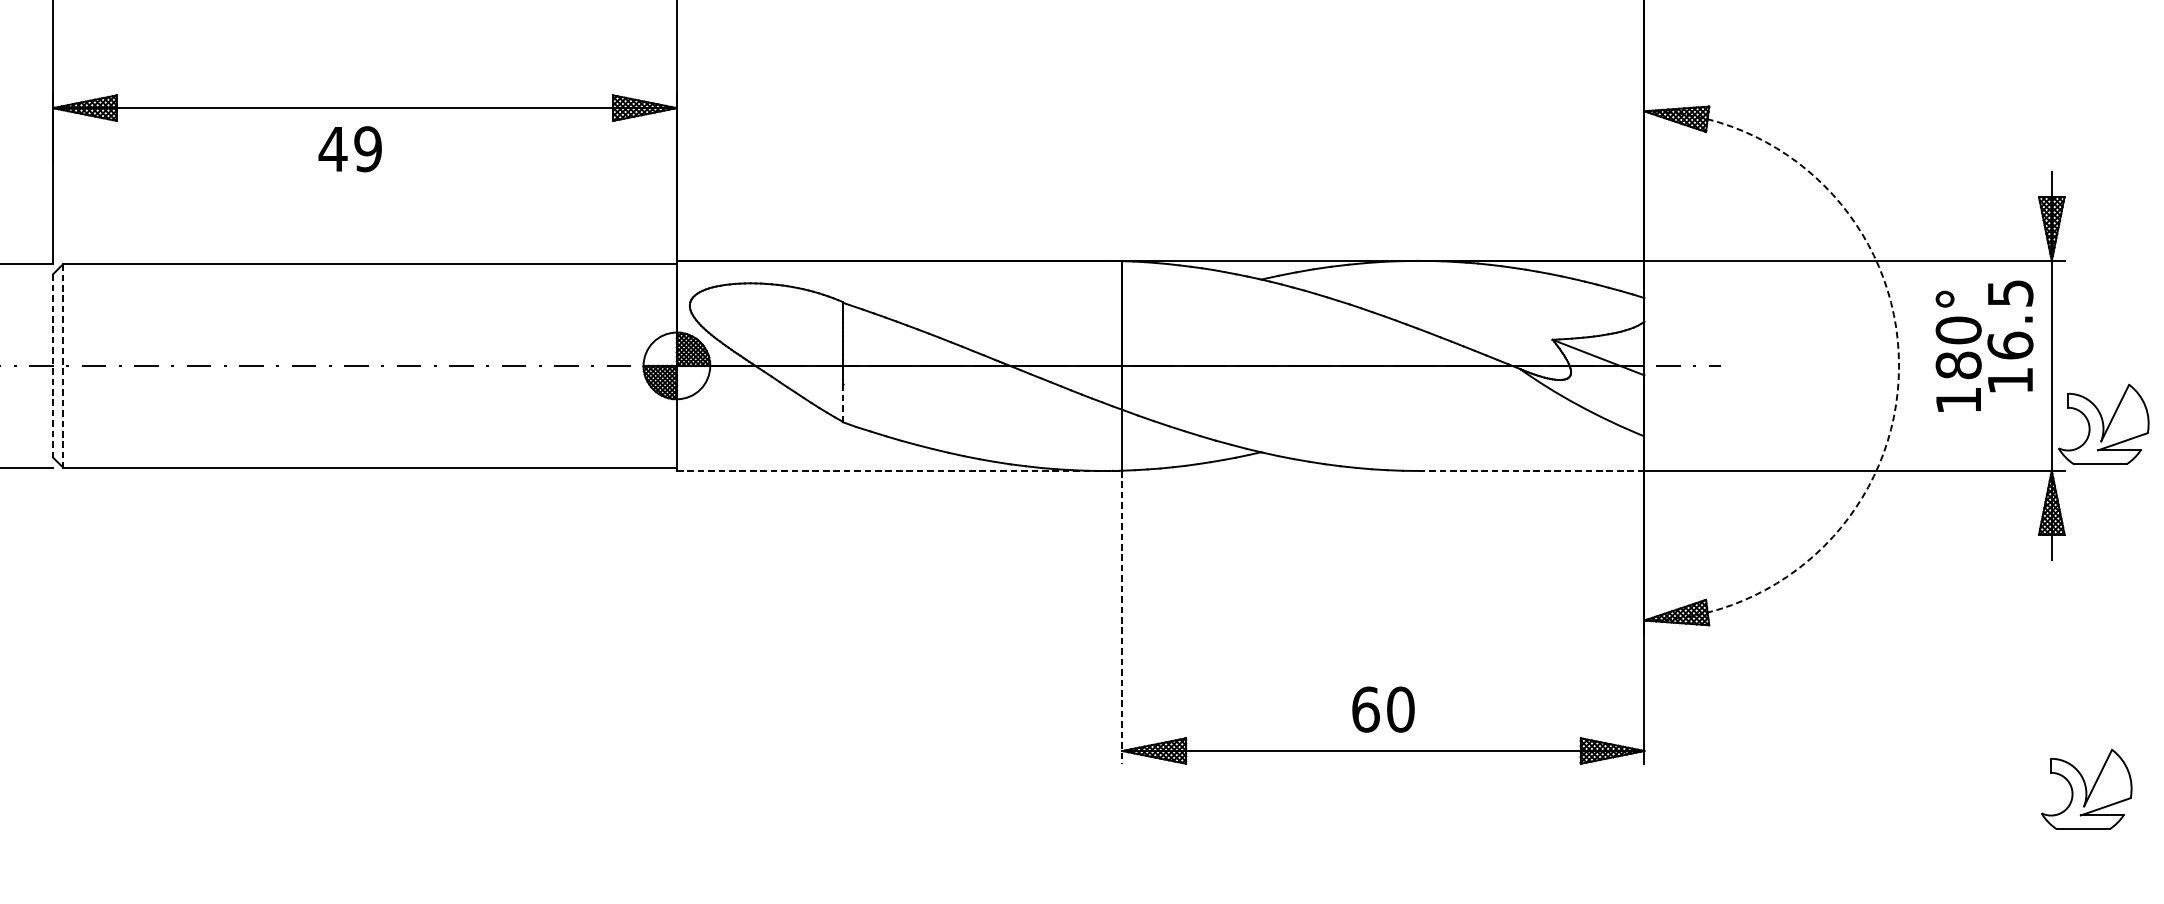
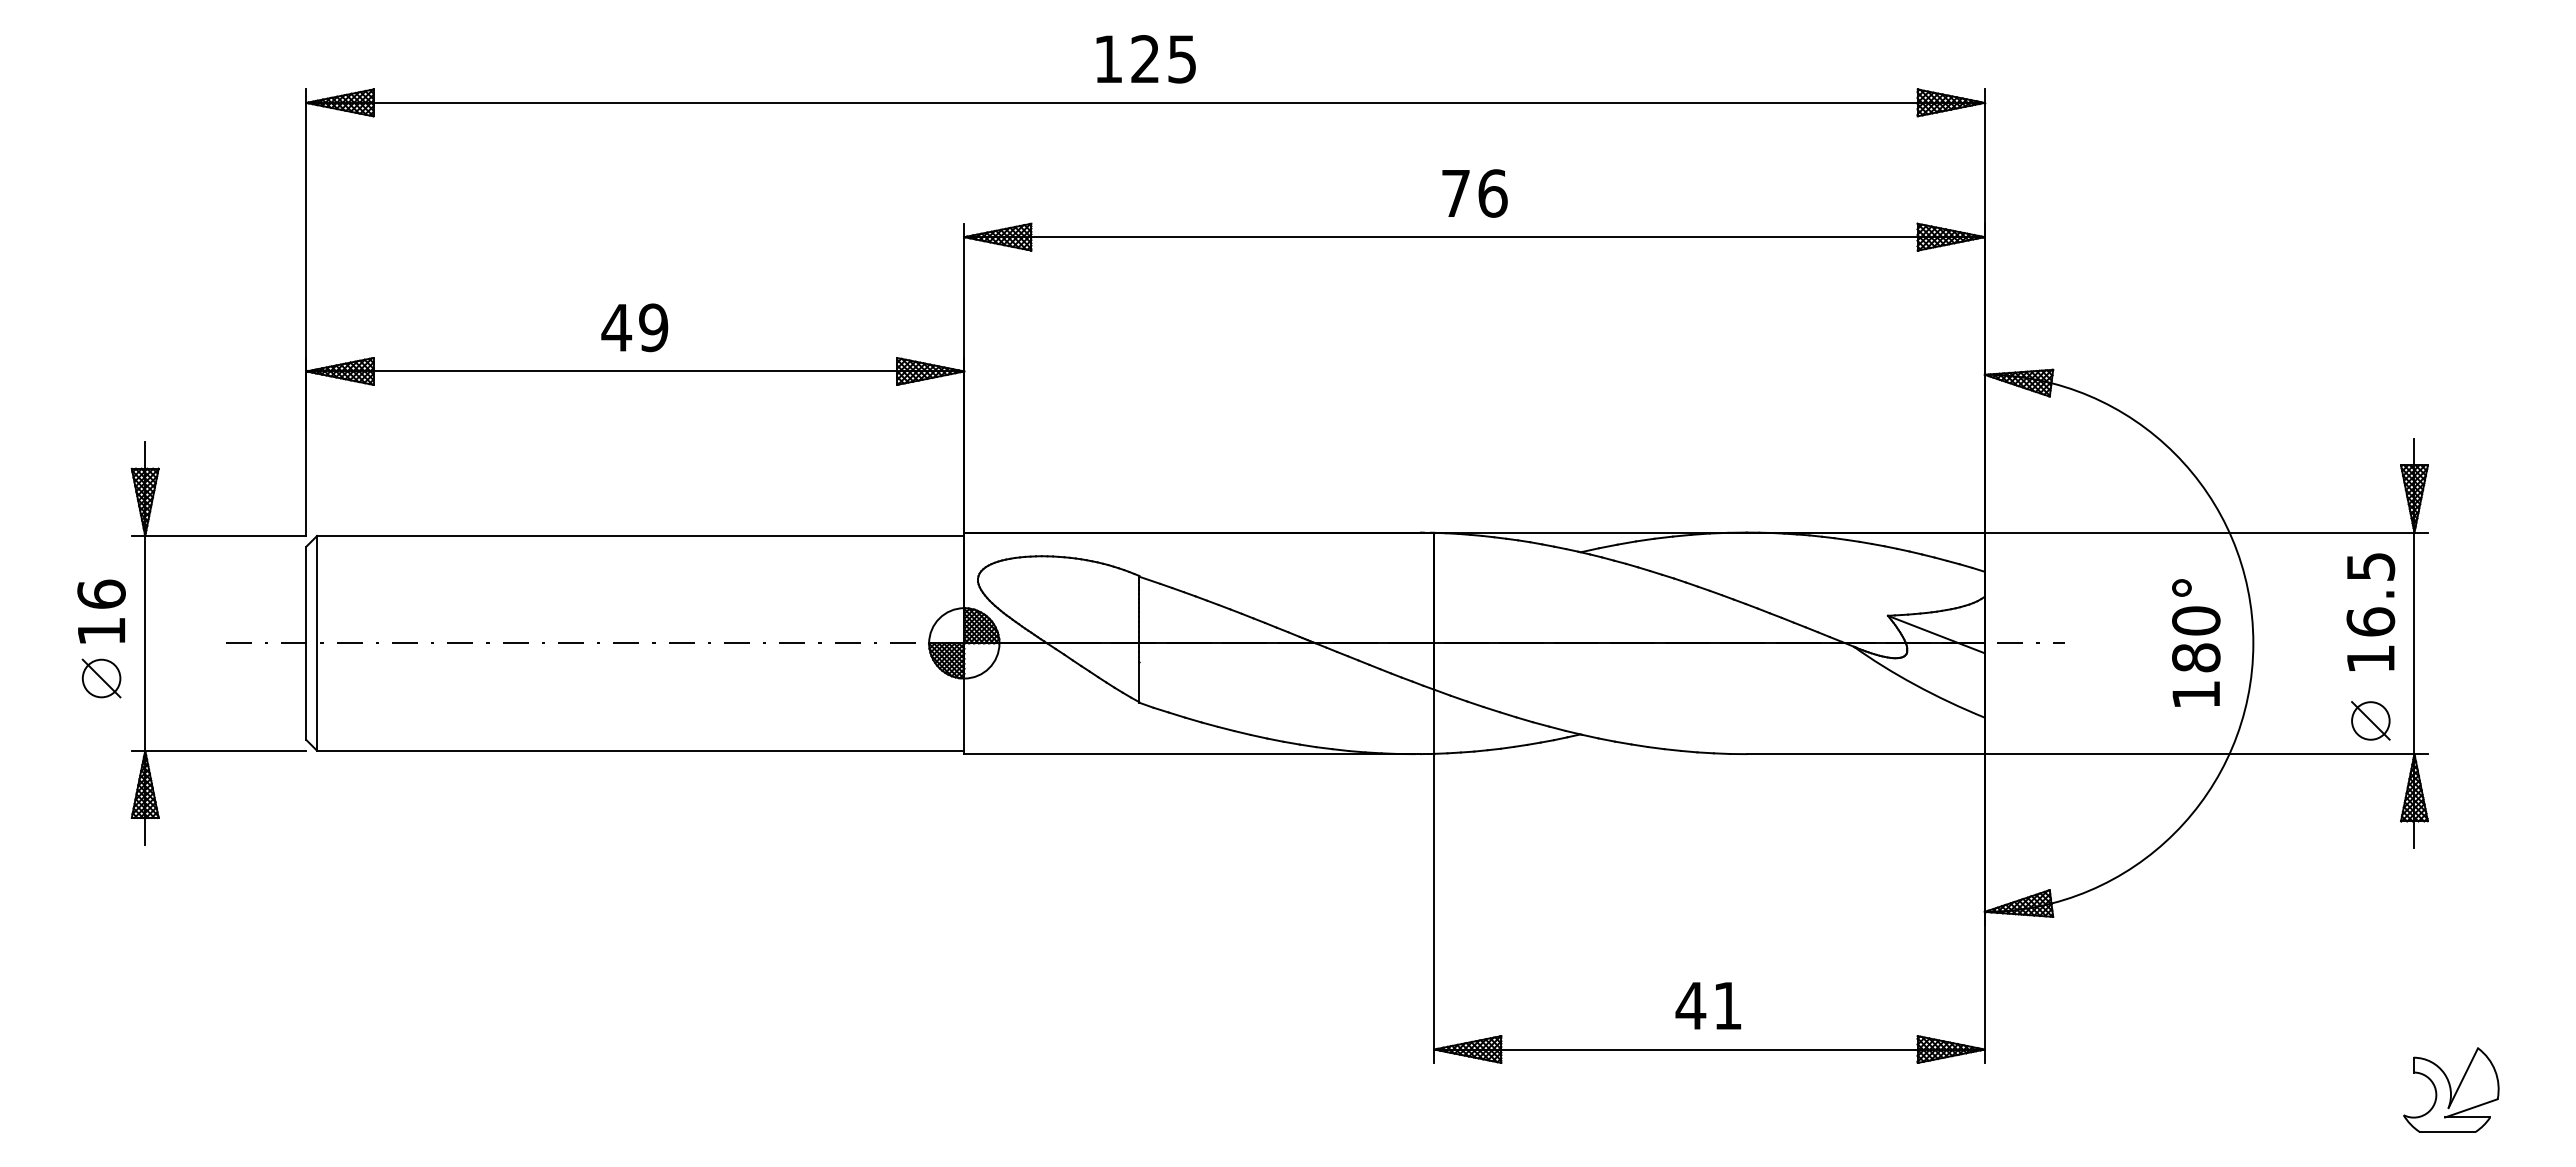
text: (349, 148) -> (634, 327), moved
text: (1958, 350) -> (2196, 642), moved
line: (53, 366) -> (306, 643), dashed -> solid
line: (63, 366) -> (317, 643), dashed -> solid
arc: (1899, 366) -> (2253, 643), dashed -> solid
line: (842, 403) -> (1139, 682), dashed -> solid
part: (2103, 423) -> (2469, 704), removed
part: (2010, 439) -> (2370, 720), added
line: (890, 471) -> (1189, 754), dashed -> solid
line: (1532, 471) -> (1866, 754), dashed -> solid
line: (1122, 618) -> (1434, 909), dashed -> solid
text: (1382, 709) -> (1708, 1005), 60 -> 41

